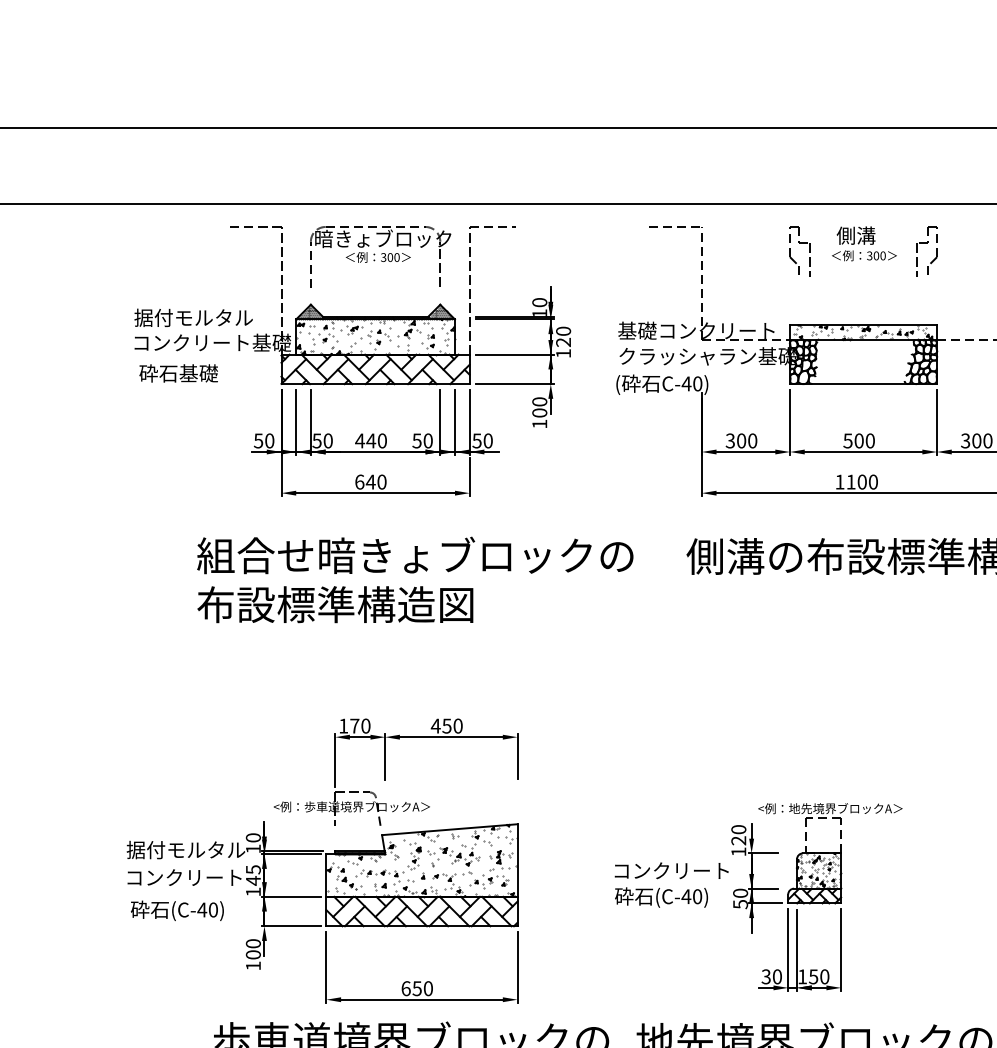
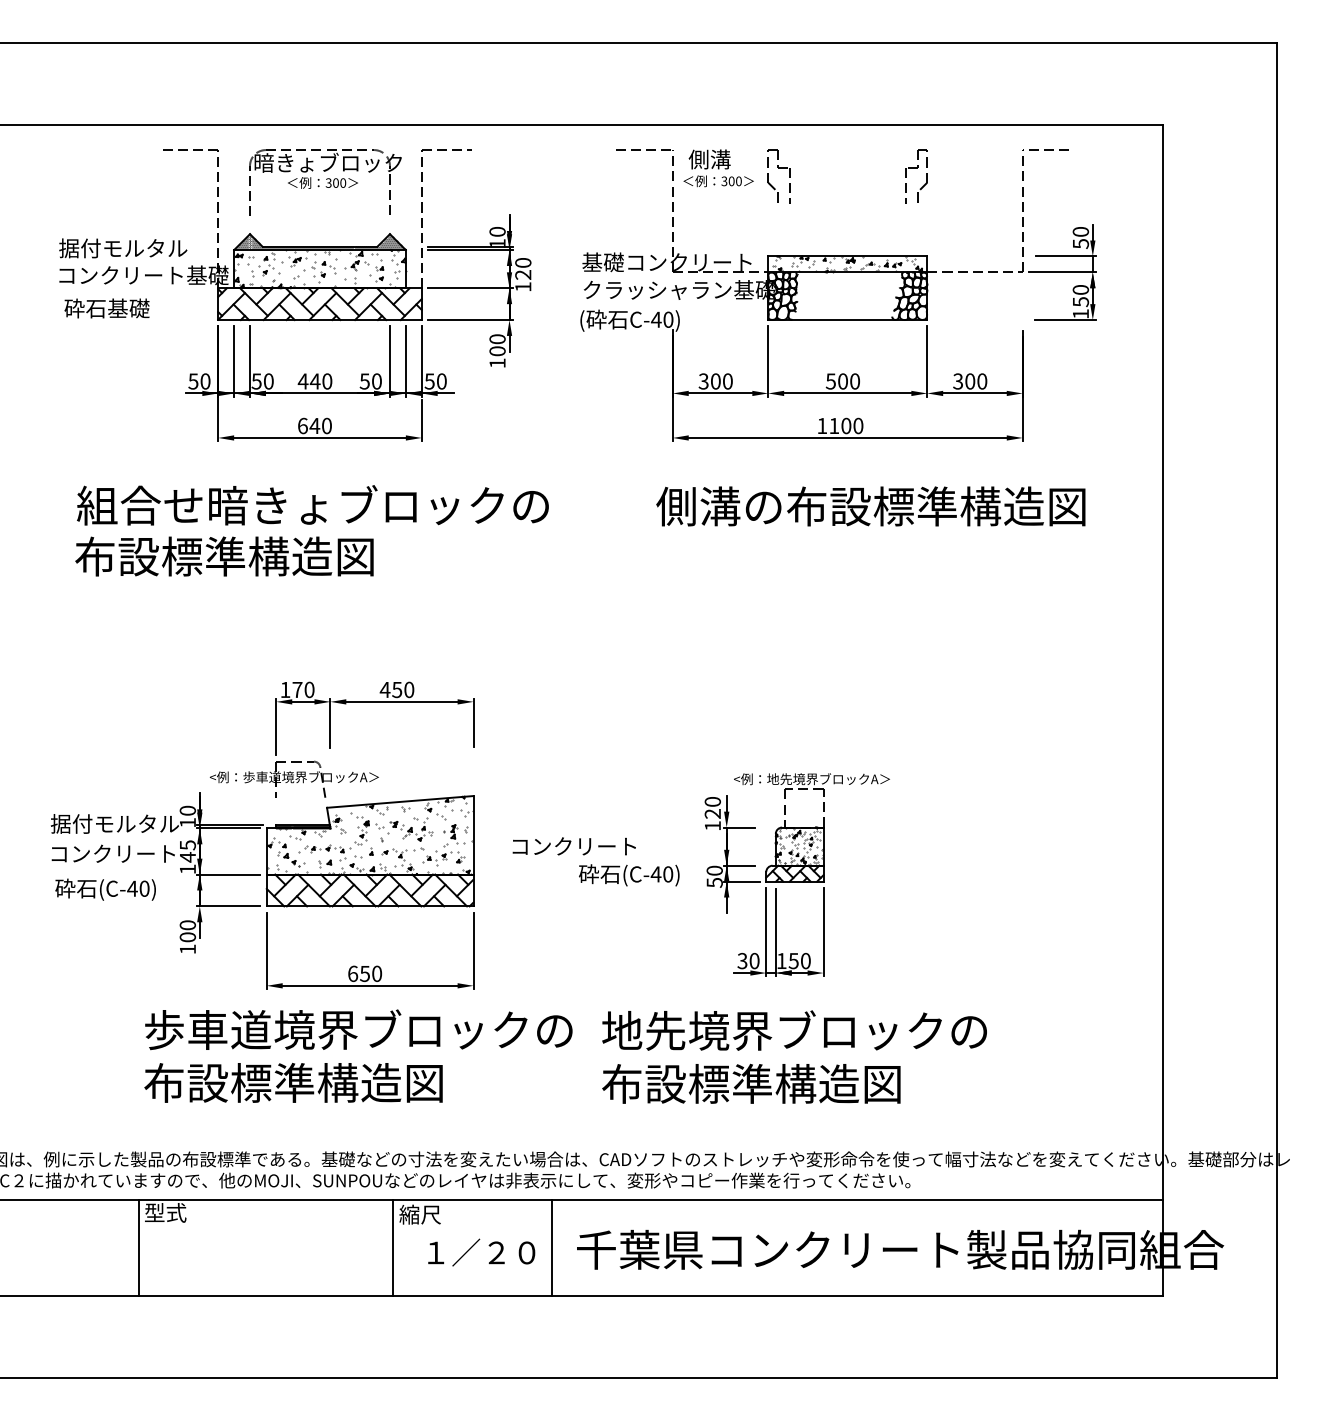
text: (864, 244) -> (718, 168), moved
text: (414, 555) -> (312, 505), moved
text: (335, 604) -> (224, 556), moved
text: (671, 870) -> (573, 846), moved

